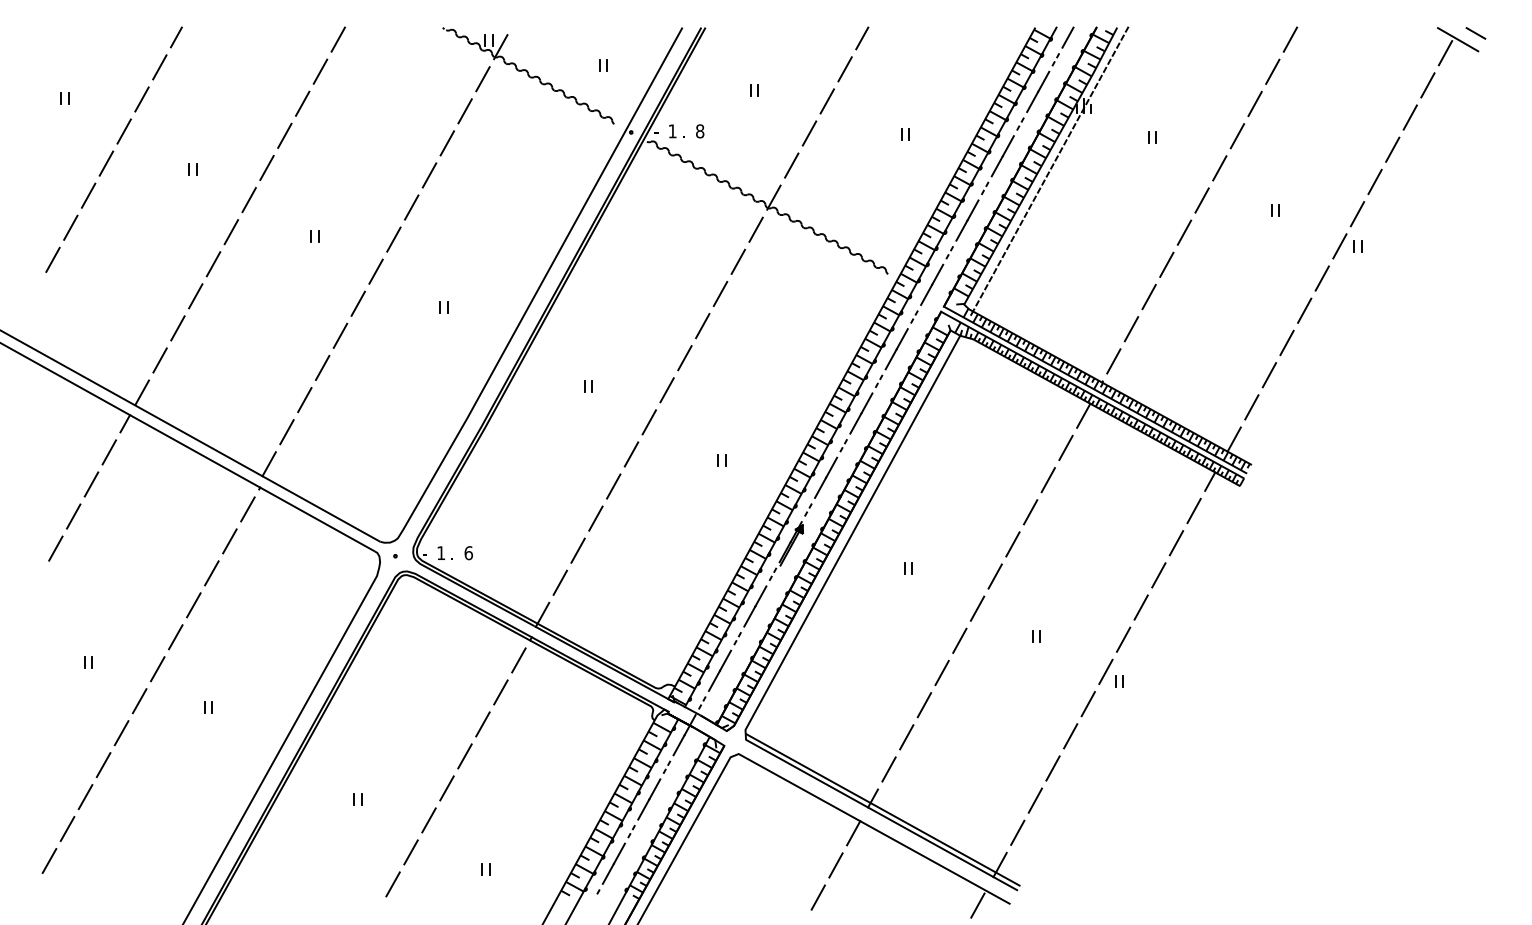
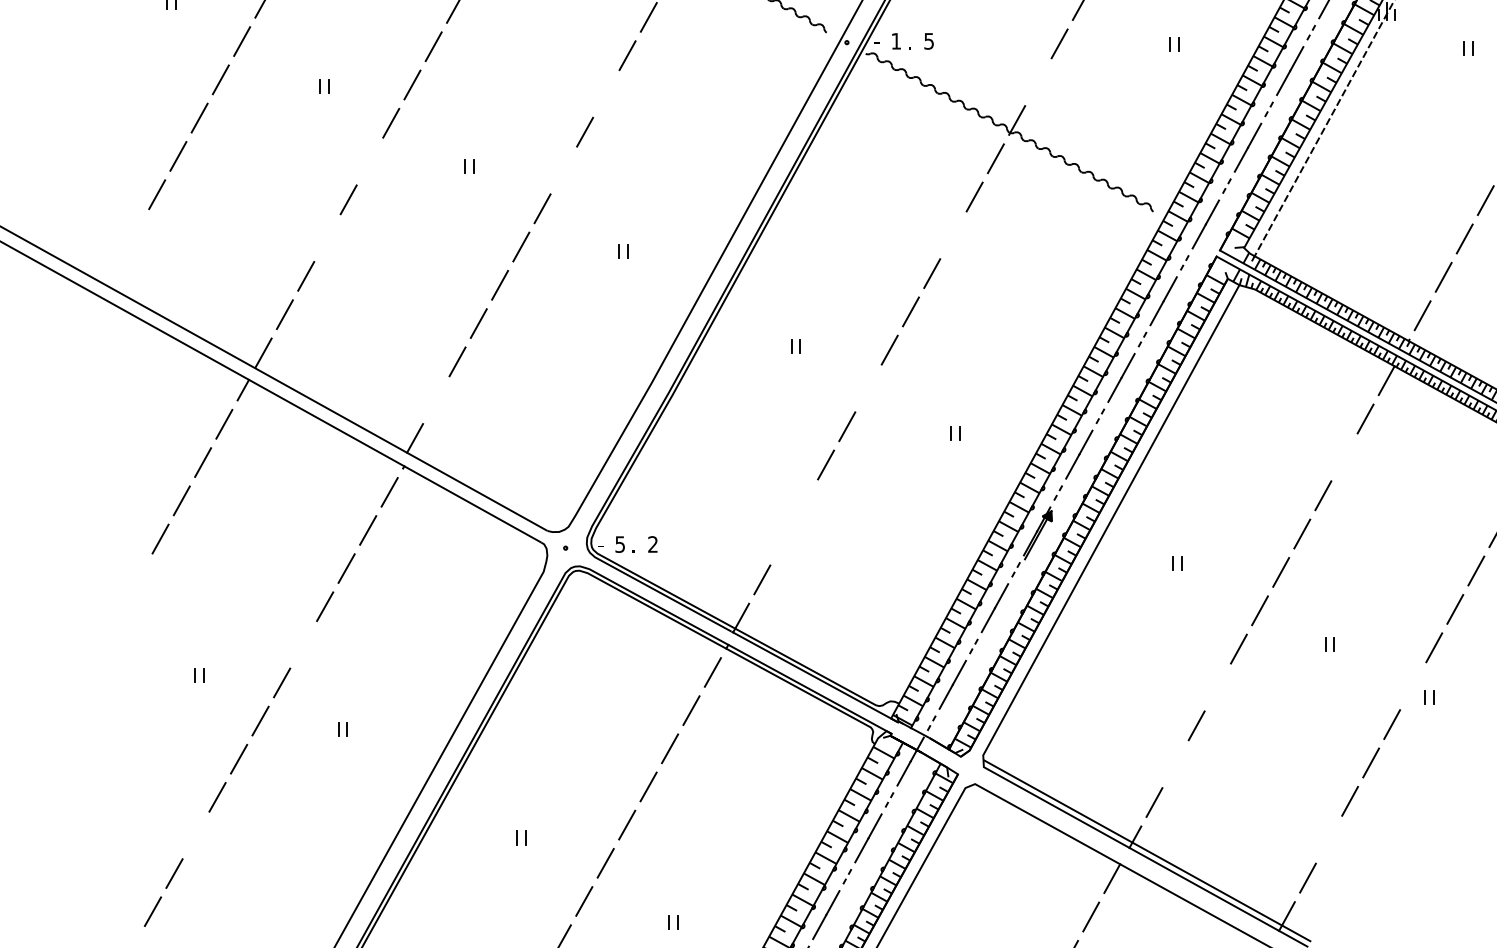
text: (700, 131) -> (929, 41), 8 -> 5
line: (791, 165) -> (1038, 82), removed
line: (429, 175) -> (606, 94), removed
line: (231, 232) -> (370, 161), removed
line: (393, 239) -> (563, 170), removed
line: (720, 293) -> (953, 234), removed
line: (195, 296) -> (327, 238), removed
line: (649, 422) -> (868, 388), removed
line: (286, 432) -> (435, 400), removed
line: (1047, 480) -> (1343, 457), removed
line: (595, 518) -> (804, 503), removed
line: (577, 550) -> (782, 541), removed
text: (441, 553) -> (620, 544), 1 -> 5
text: (468, 553) -> (652, 544), 6 -> 2
line: (175, 637) -> (303, 645), removed
line: (1105, 671) -> (1412, 685), removed
line: (941, 672) -> (1217, 686), removed
line: (906, 737) -> (1175, 764), removed
line: (85, 797) -> (195, 835), removed
line: (1035, 800) -> (1329, 839), removed

